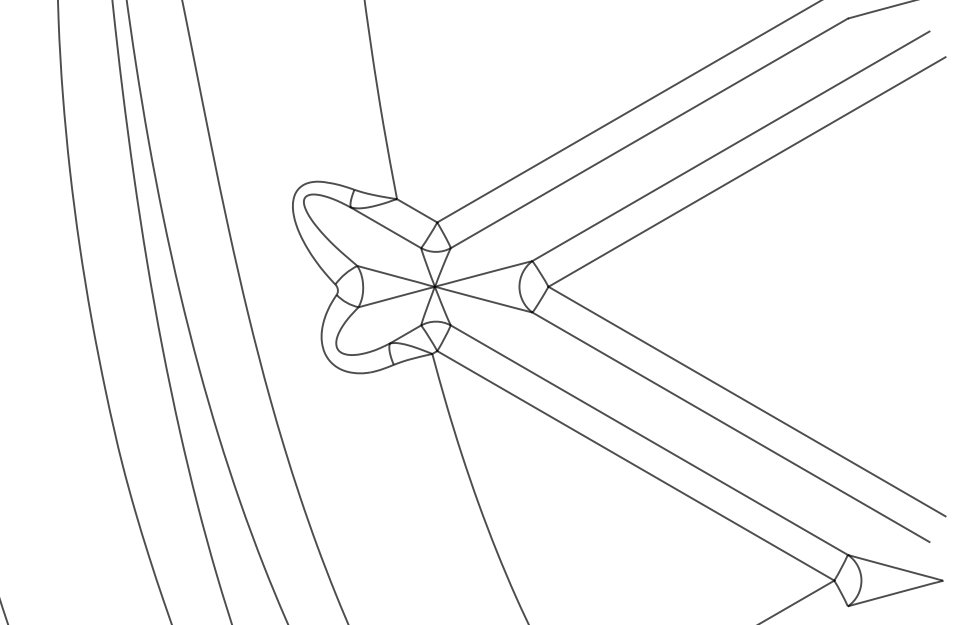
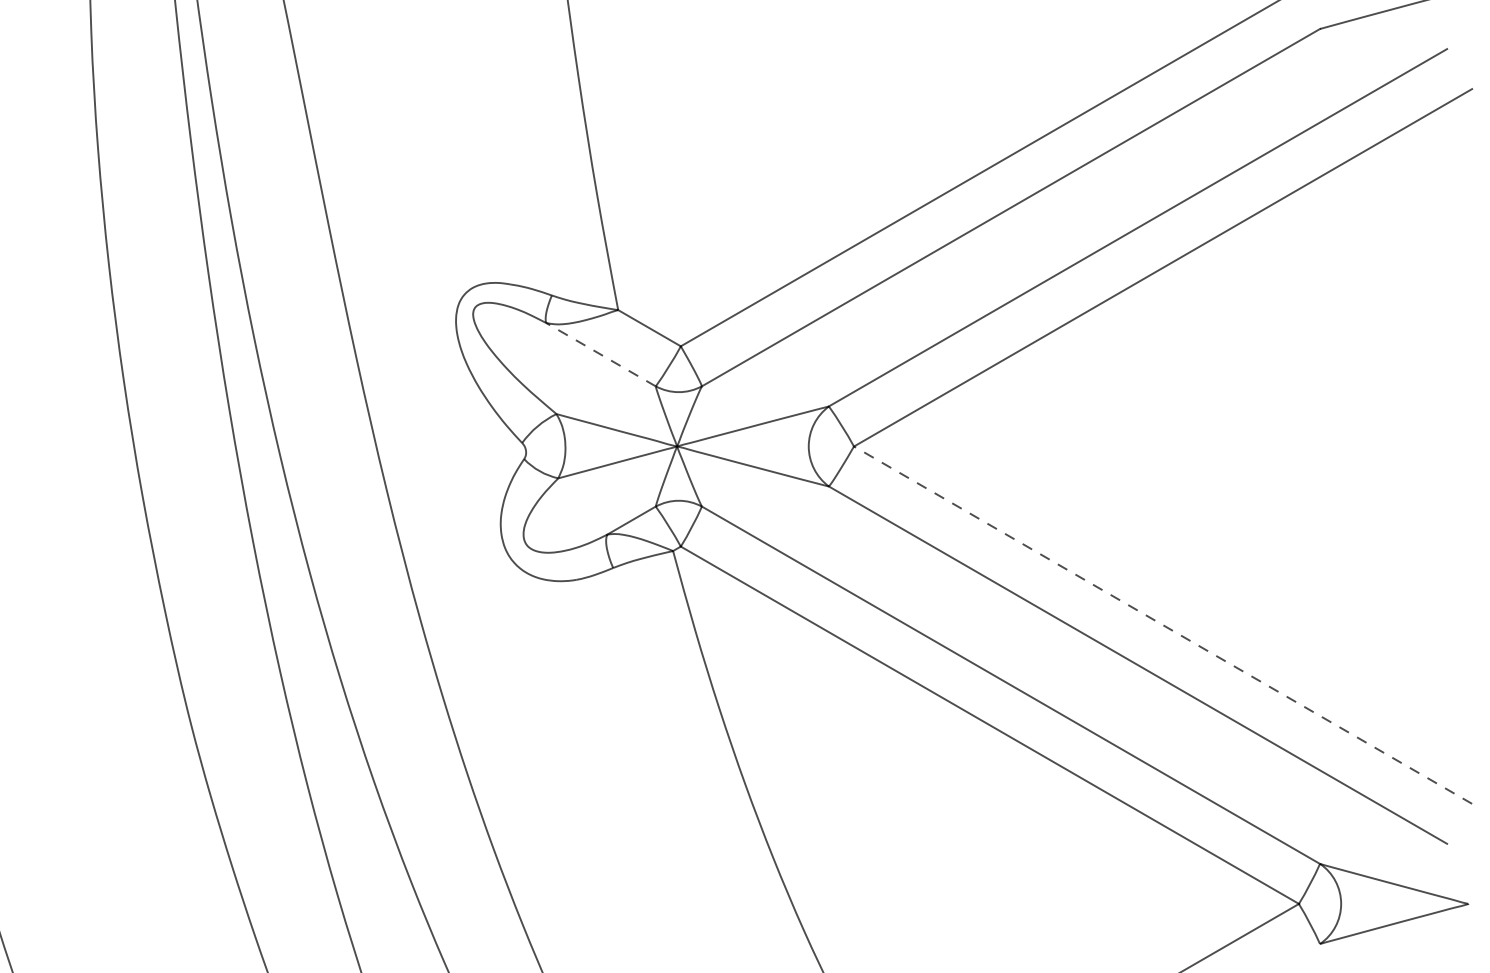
line: (386, 227) -> (601, 354), solid -> dashed
line: (746, 401) -> (1162, 625), solid -> dashed

